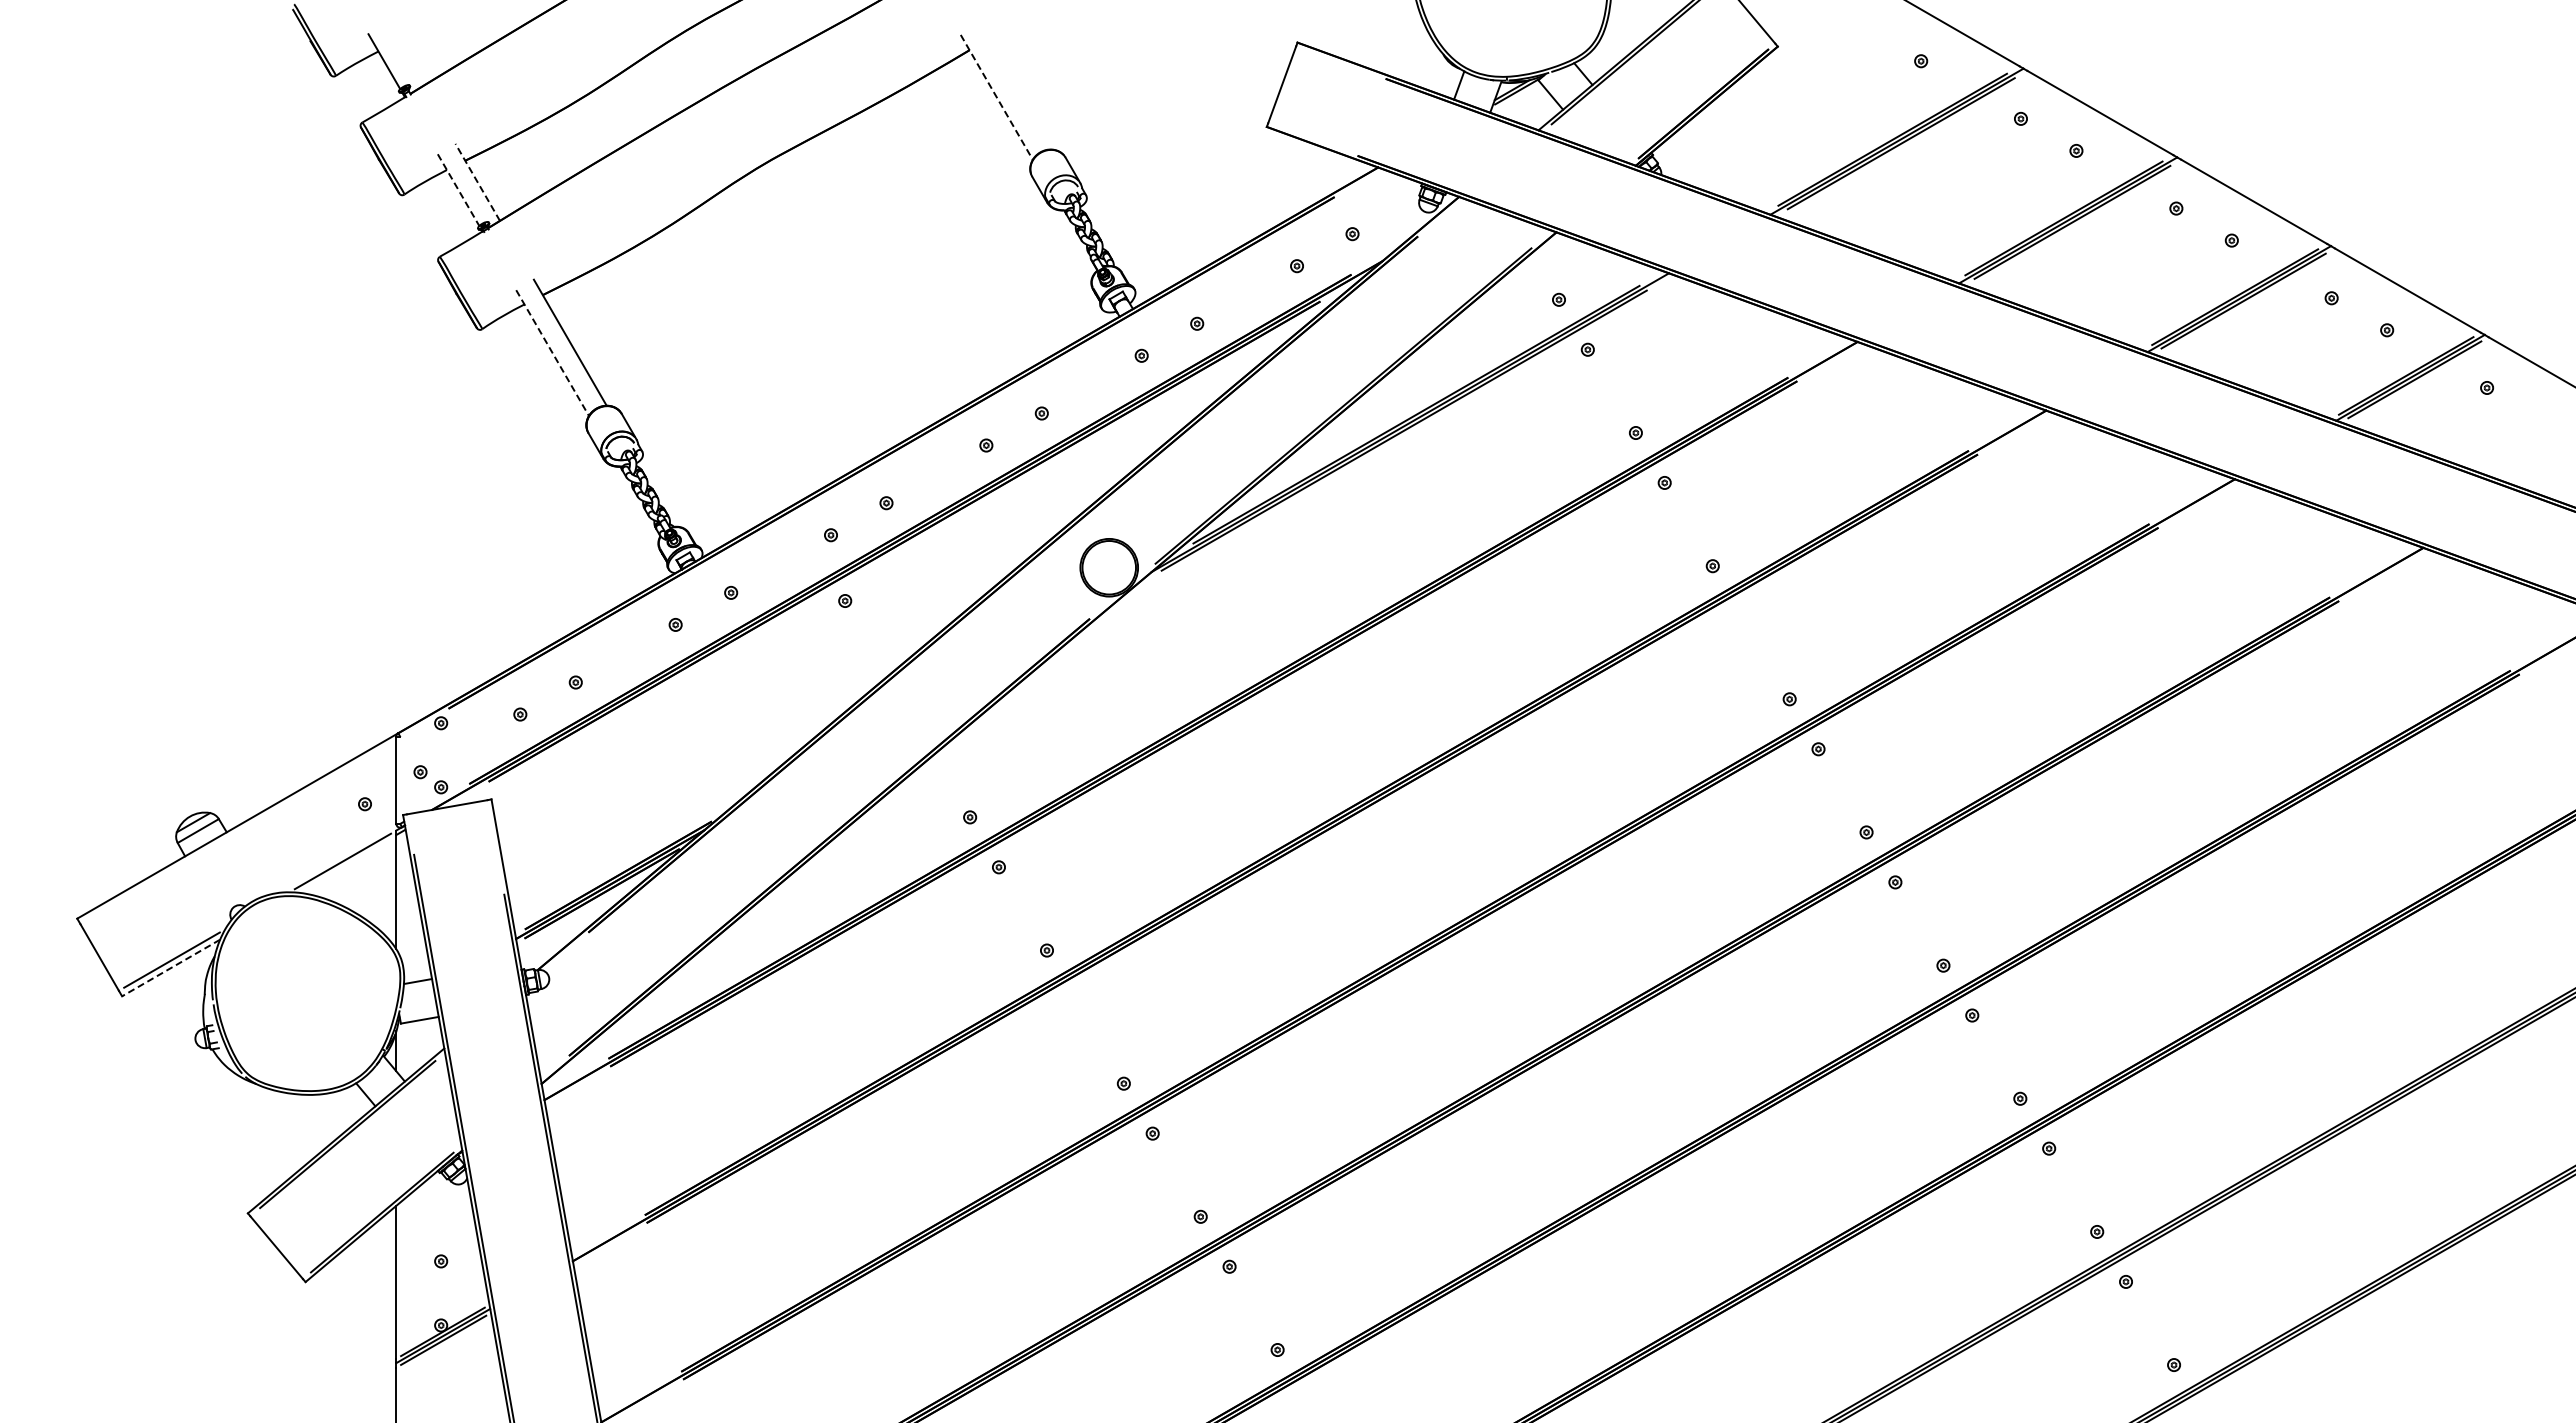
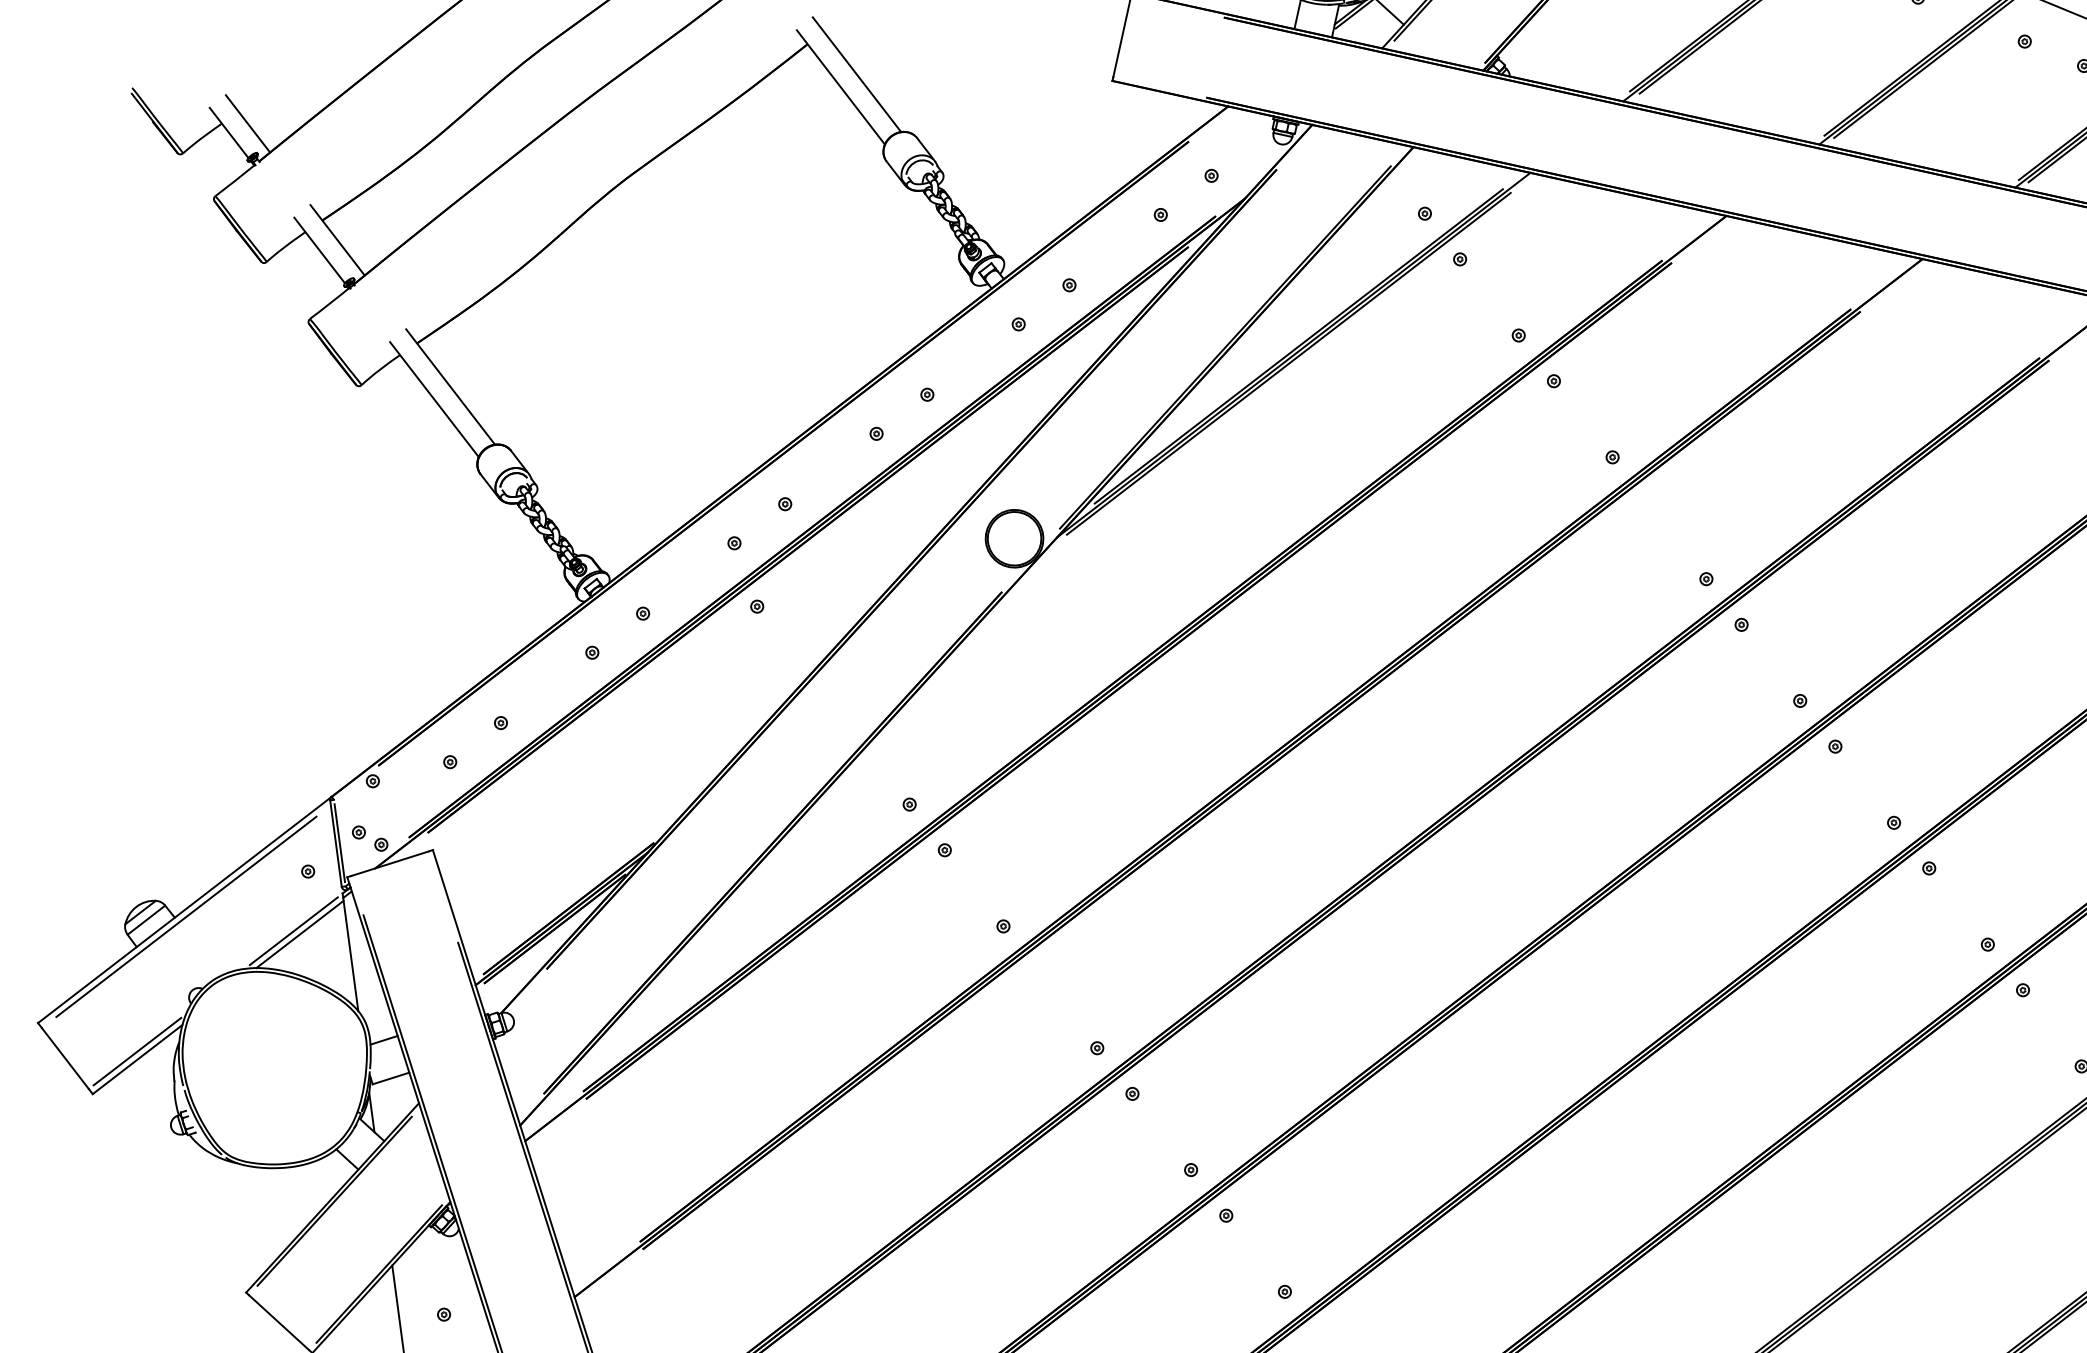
line: (404, 54) -> (248, 123), added
line: (1014, 86) -> (856, 74), added
line: (997, 97) -> (841, 87), dashed -> solid
line: (477, 181) -> (337, 239), dashed -> solid
line: (458, 190) -> (319, 250), dashed -> solid
line: (552, 353) -> (434, 400), dashed -> solid
line: (400, 779) -> (340, 842), added
line: (238, 832) -> (186, 916), added
line: (348, 865) -> (299, 934), added
line: (171, 968) -> (138, 1060), dashed -> solid

